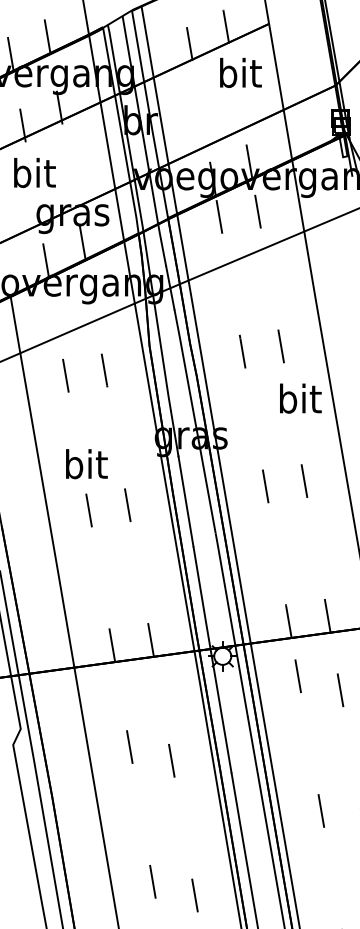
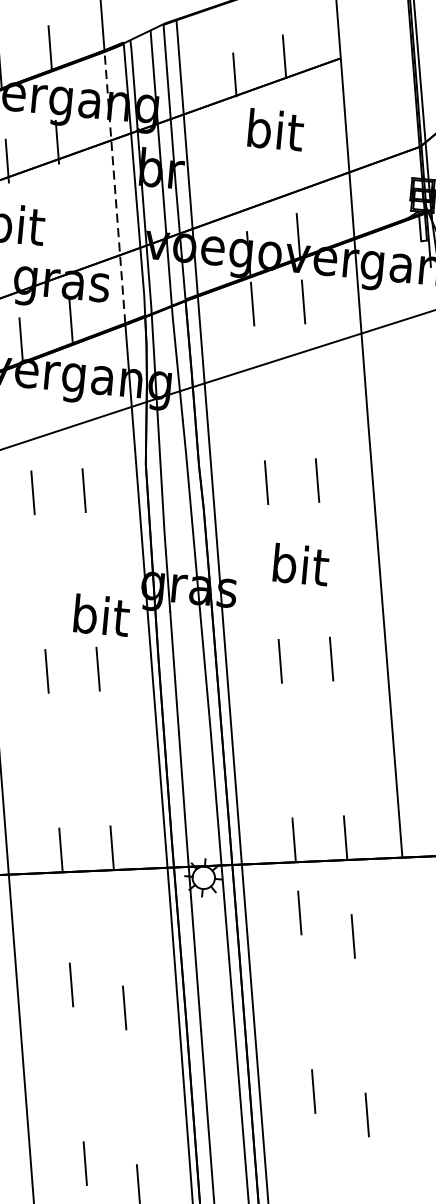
text: (240, 72) -> (275, 129), moved
line: (106, 137) -> (114, 186), solid -> dashed
text: (300, 398) -> (300, 564), moved
text: (86, 464) -> (101, 615), moved

